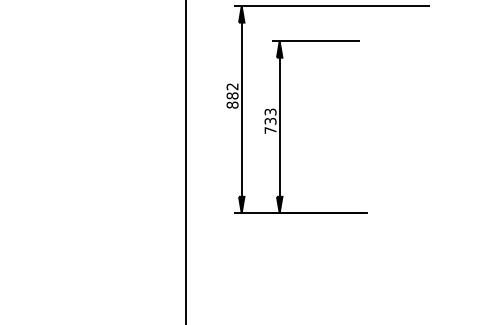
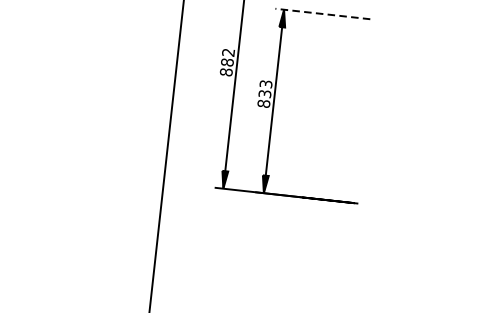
line: (315, 41) -> (322, 14), solid -> dashed
text: (270, 130) -> (263, 103), 733 -> 833

